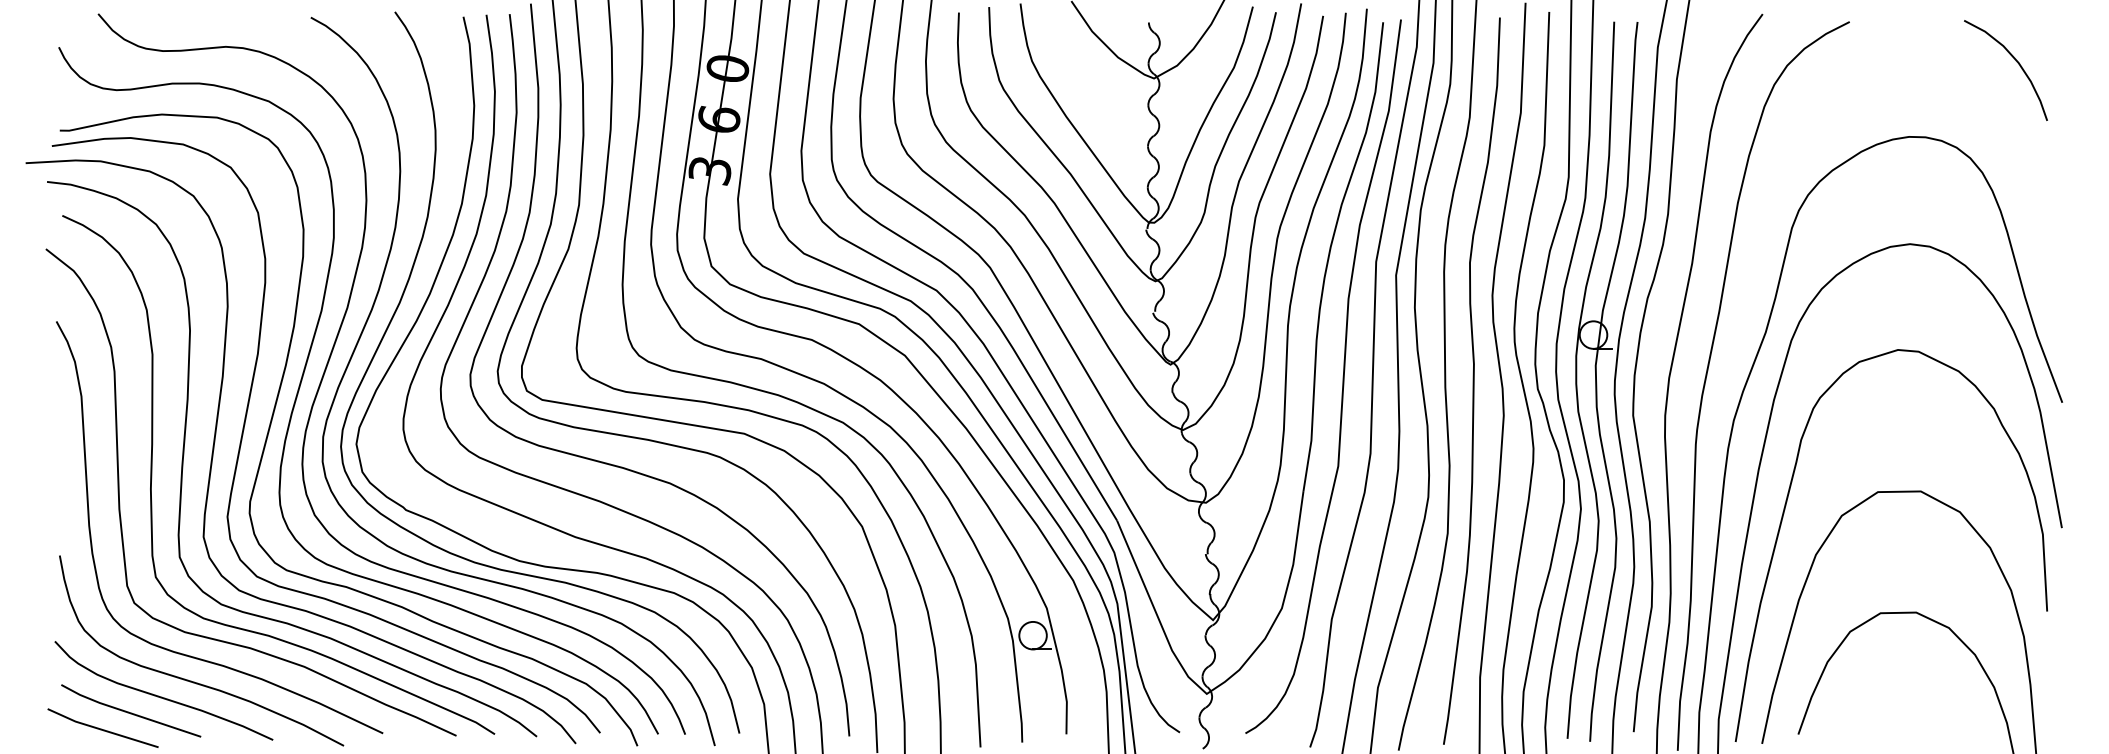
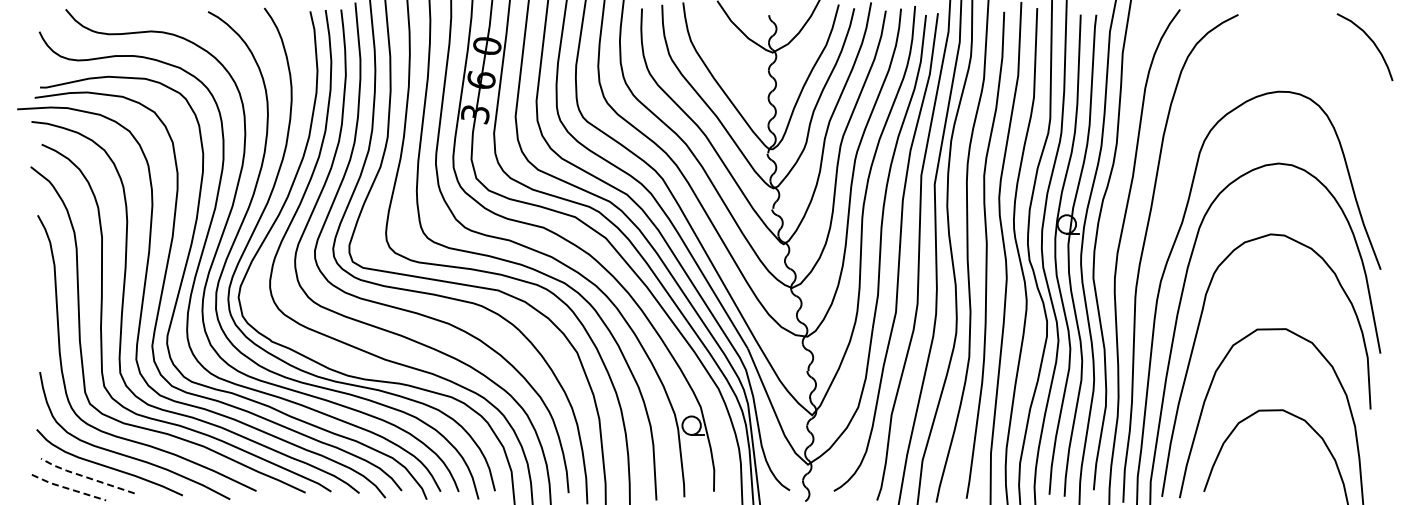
curve: (2014, 60) -> (1370, 40), moved
line: (127, 713) -> (85, 477), solid -> dashed
line: (102, 729) -> (68, 488), solid -> dashed

